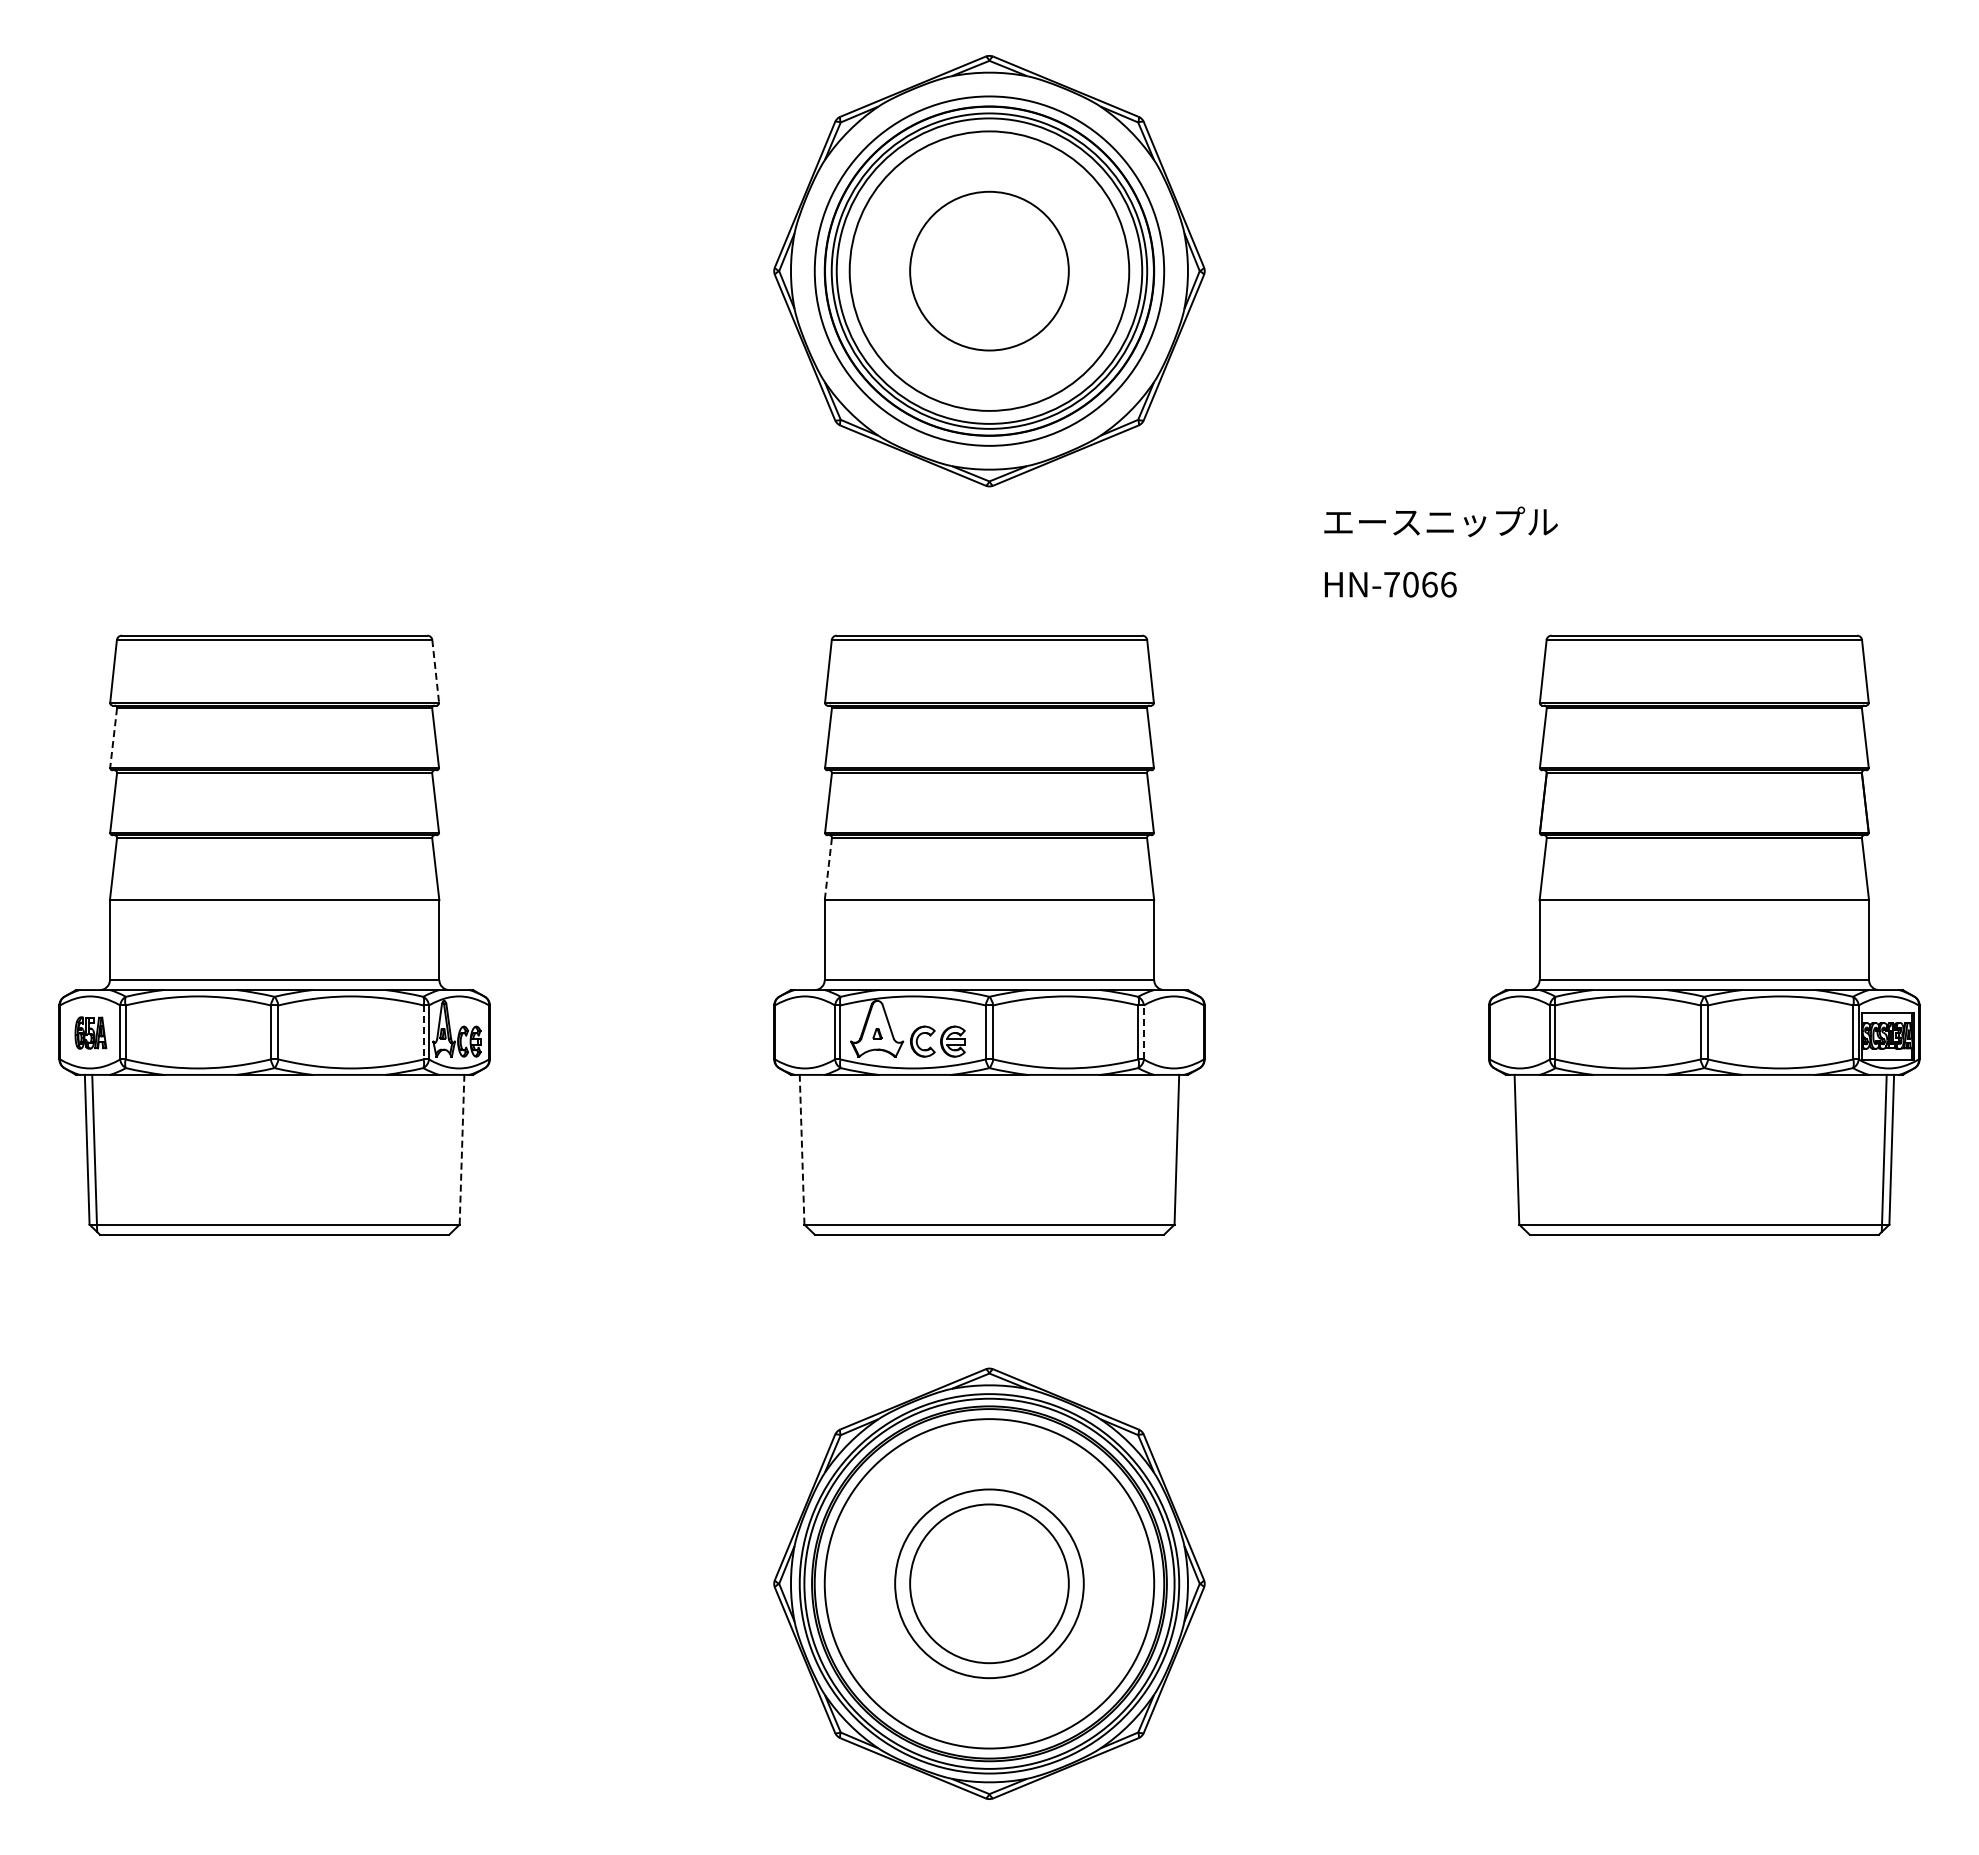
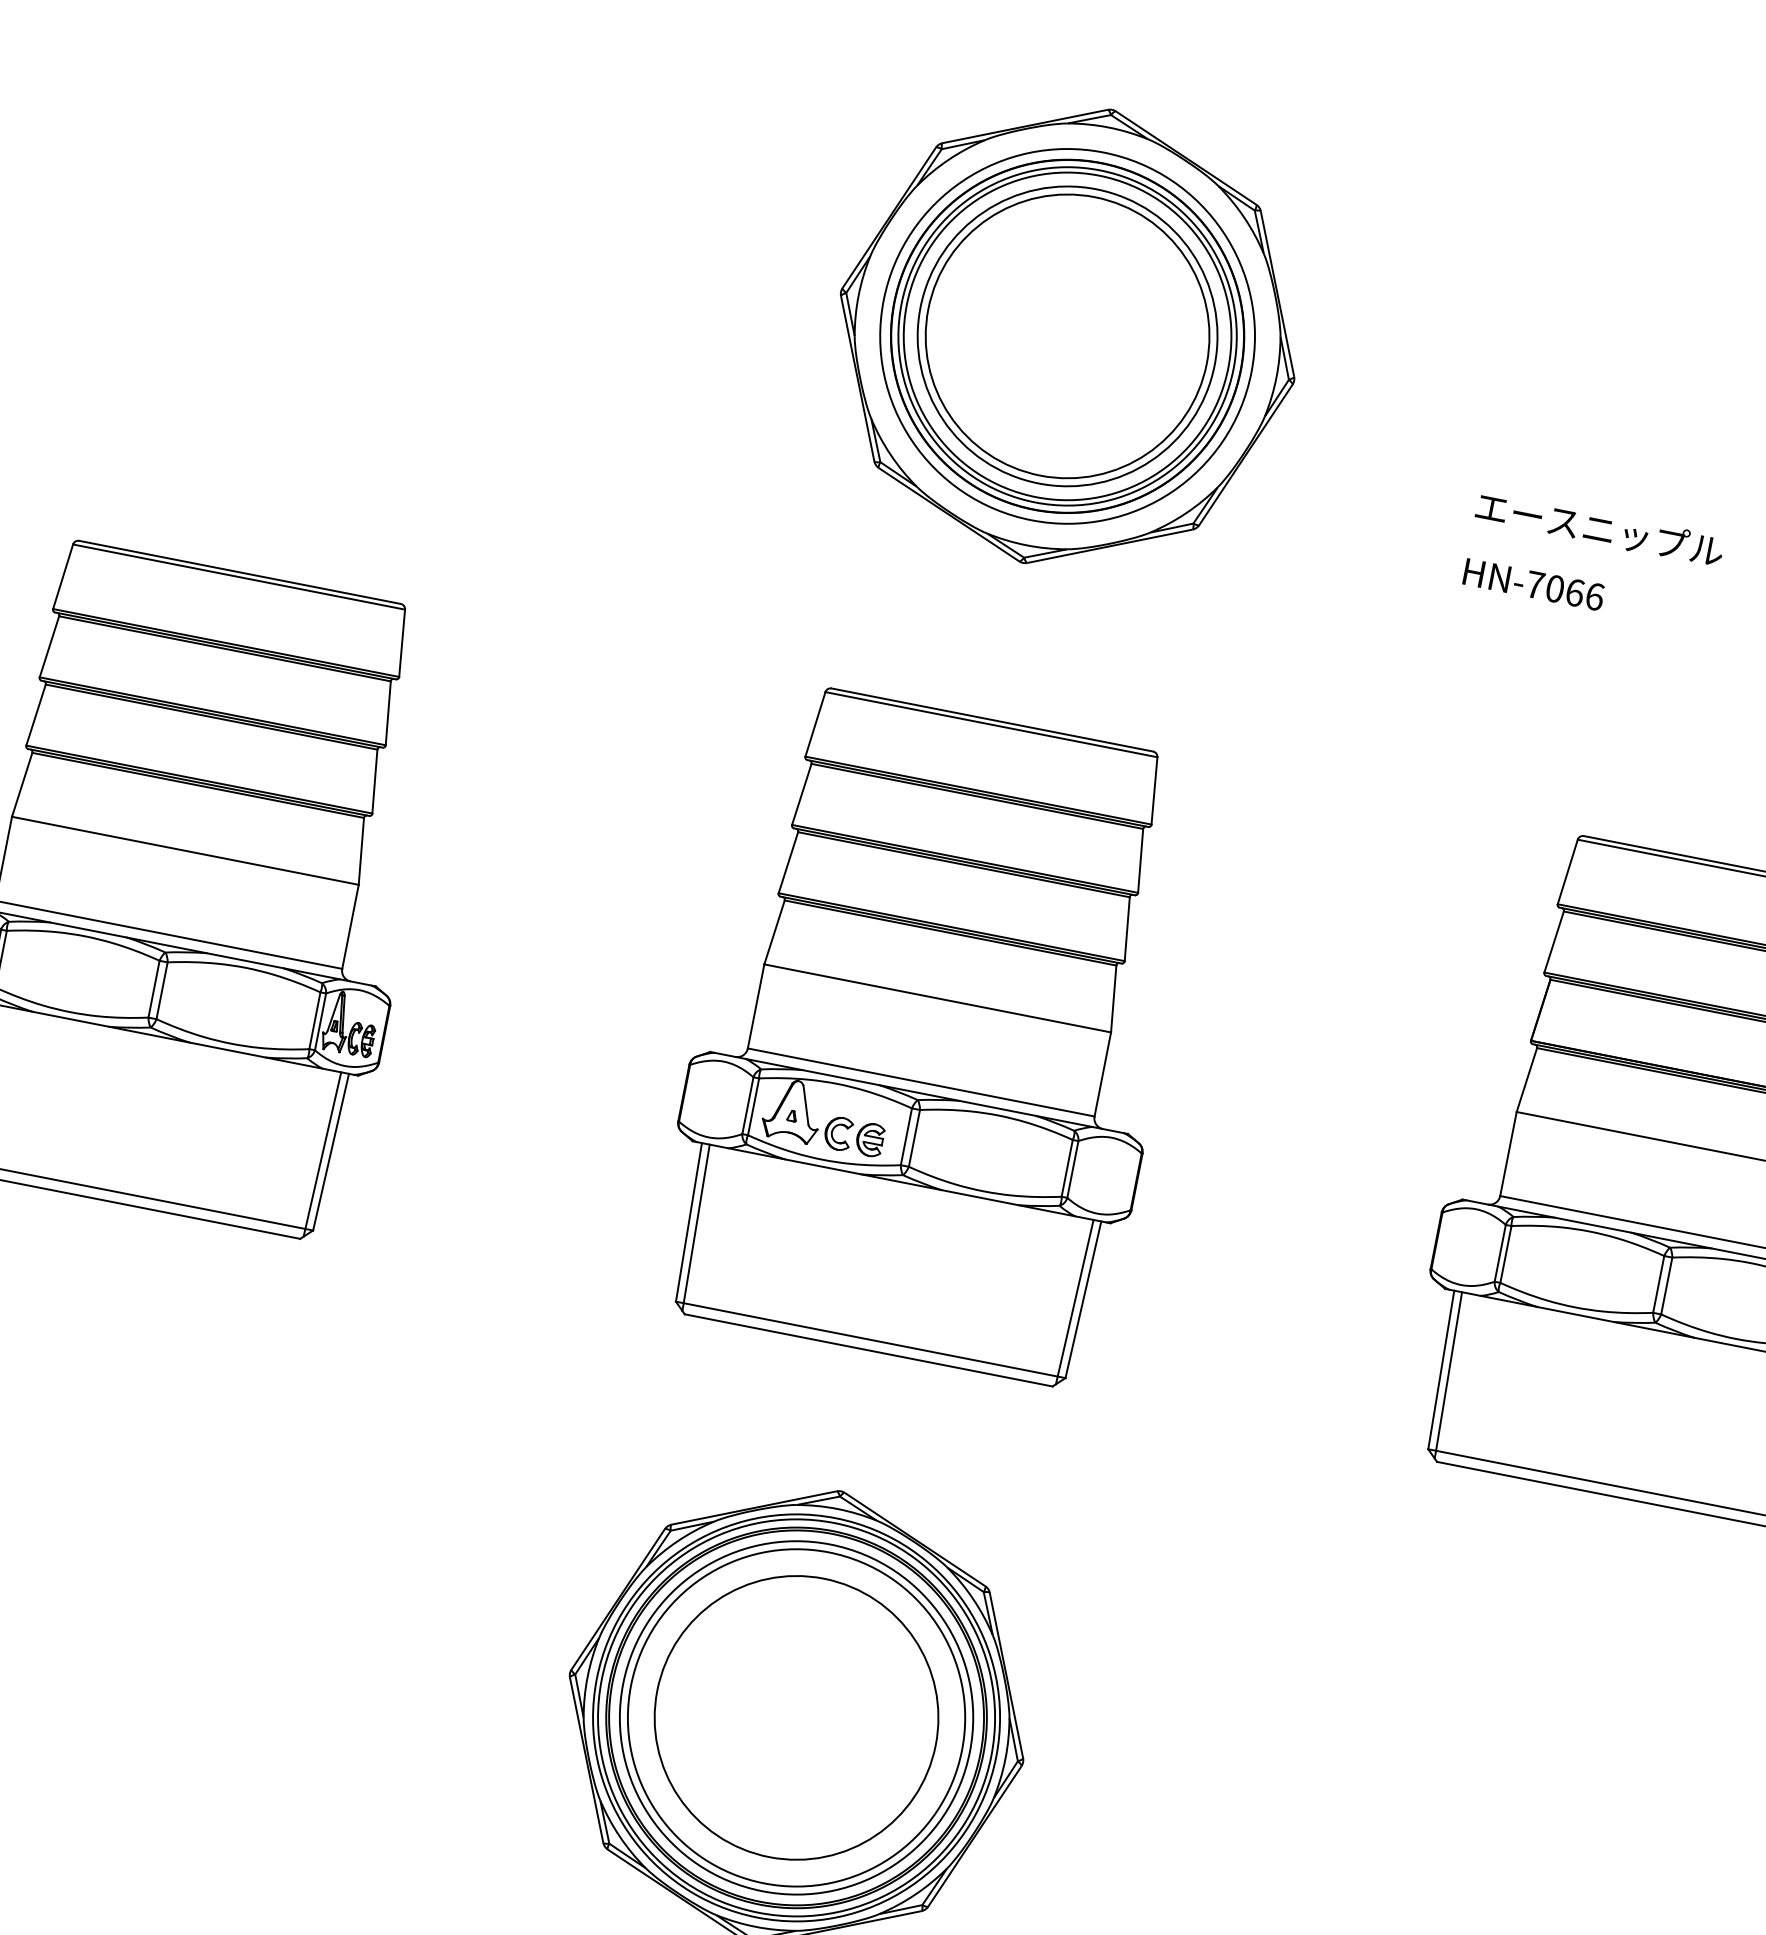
circle: (989, 270) -> (1067, 335), size x1.67
text: (1440, 551) -> (1593, 560), moved
line: (435, 671) -> (401, 643), dashed -> solid
line: (113, 737) -> (49, 646), dashed -> solid
line: (828, 869) -> (774, 932), dashed -> solid
line: (423, 1032) -> (314, 1020), dashed -> solid
line: (1143, 1032) -> (1072, 1169), dashed -> solid
line: (462, 1149) -> (331, 1151), dashed -> solid
line: (802, 1149) -> (689, 1222), dashed -> solid
line: (454, 1153) -> (322, 1154), added
line: (809, 1153) -> (695, 1227), added
line: (1168, 1153) -> (1073, 1301), added
line: (1523, 1153) -> (1447, 1375), added
circle: (989, 1583) -> (796, 1717), size x1.67
circle: (989, 1583) -> (796, 1717), size x1.67

